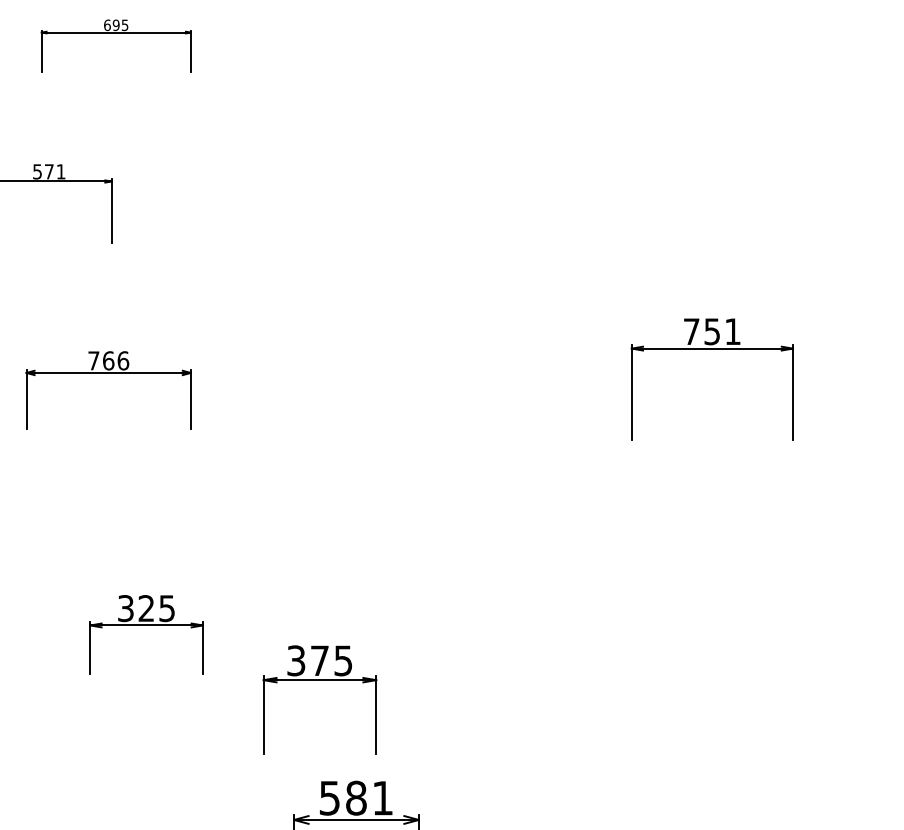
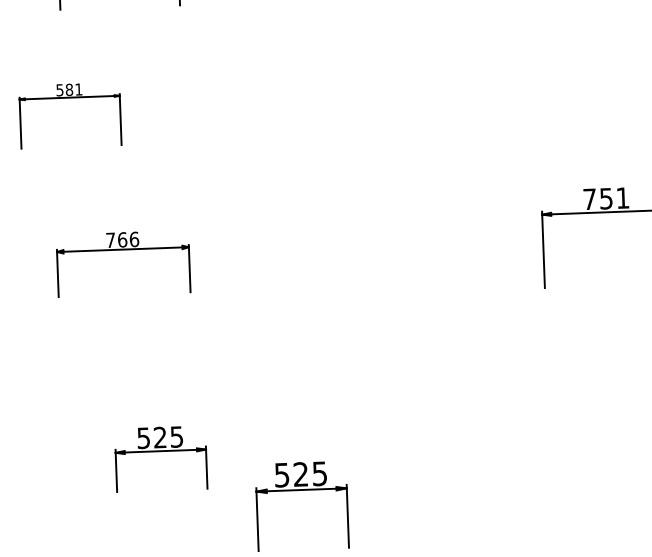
text: (48, 171) -> (68, 89), 571 -> 581
text: (125, 608) -> (143, 438), 325 -> 525
text: (308, 660) -> (291, 474), 375 -> 525

